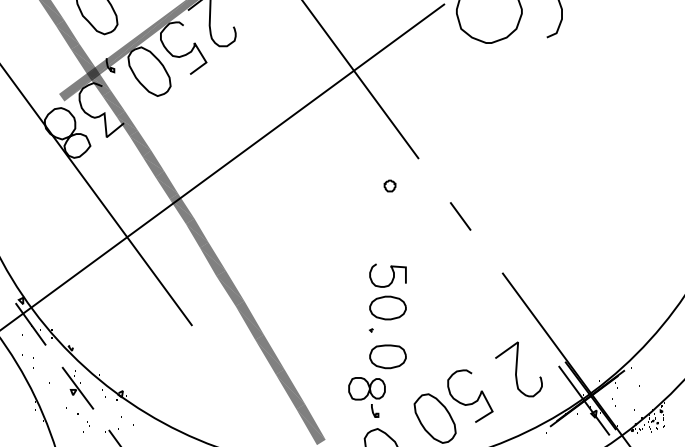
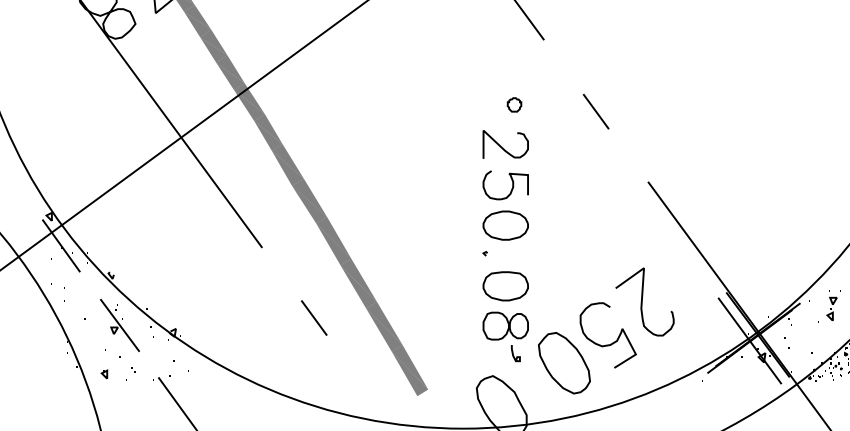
part: (389, 185) -> (513, 104), moved
curve: (385, 244) -> (502, 146), added
curve: (517, 369) -> (643, 302), moved
part: (650, 372) -> (832, 305), added
line: (233, 381) -> (313, 317), added
part: (366, 397) -> (505, 336), moved
part: (65, 427) -> (104, 374), added

